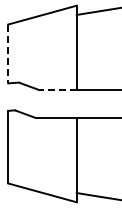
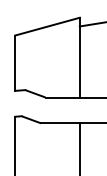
line: (8, 54) -> (15, 63), dashed -> solid
line: (58, 90) -> (62, 97), dashed -> solid

